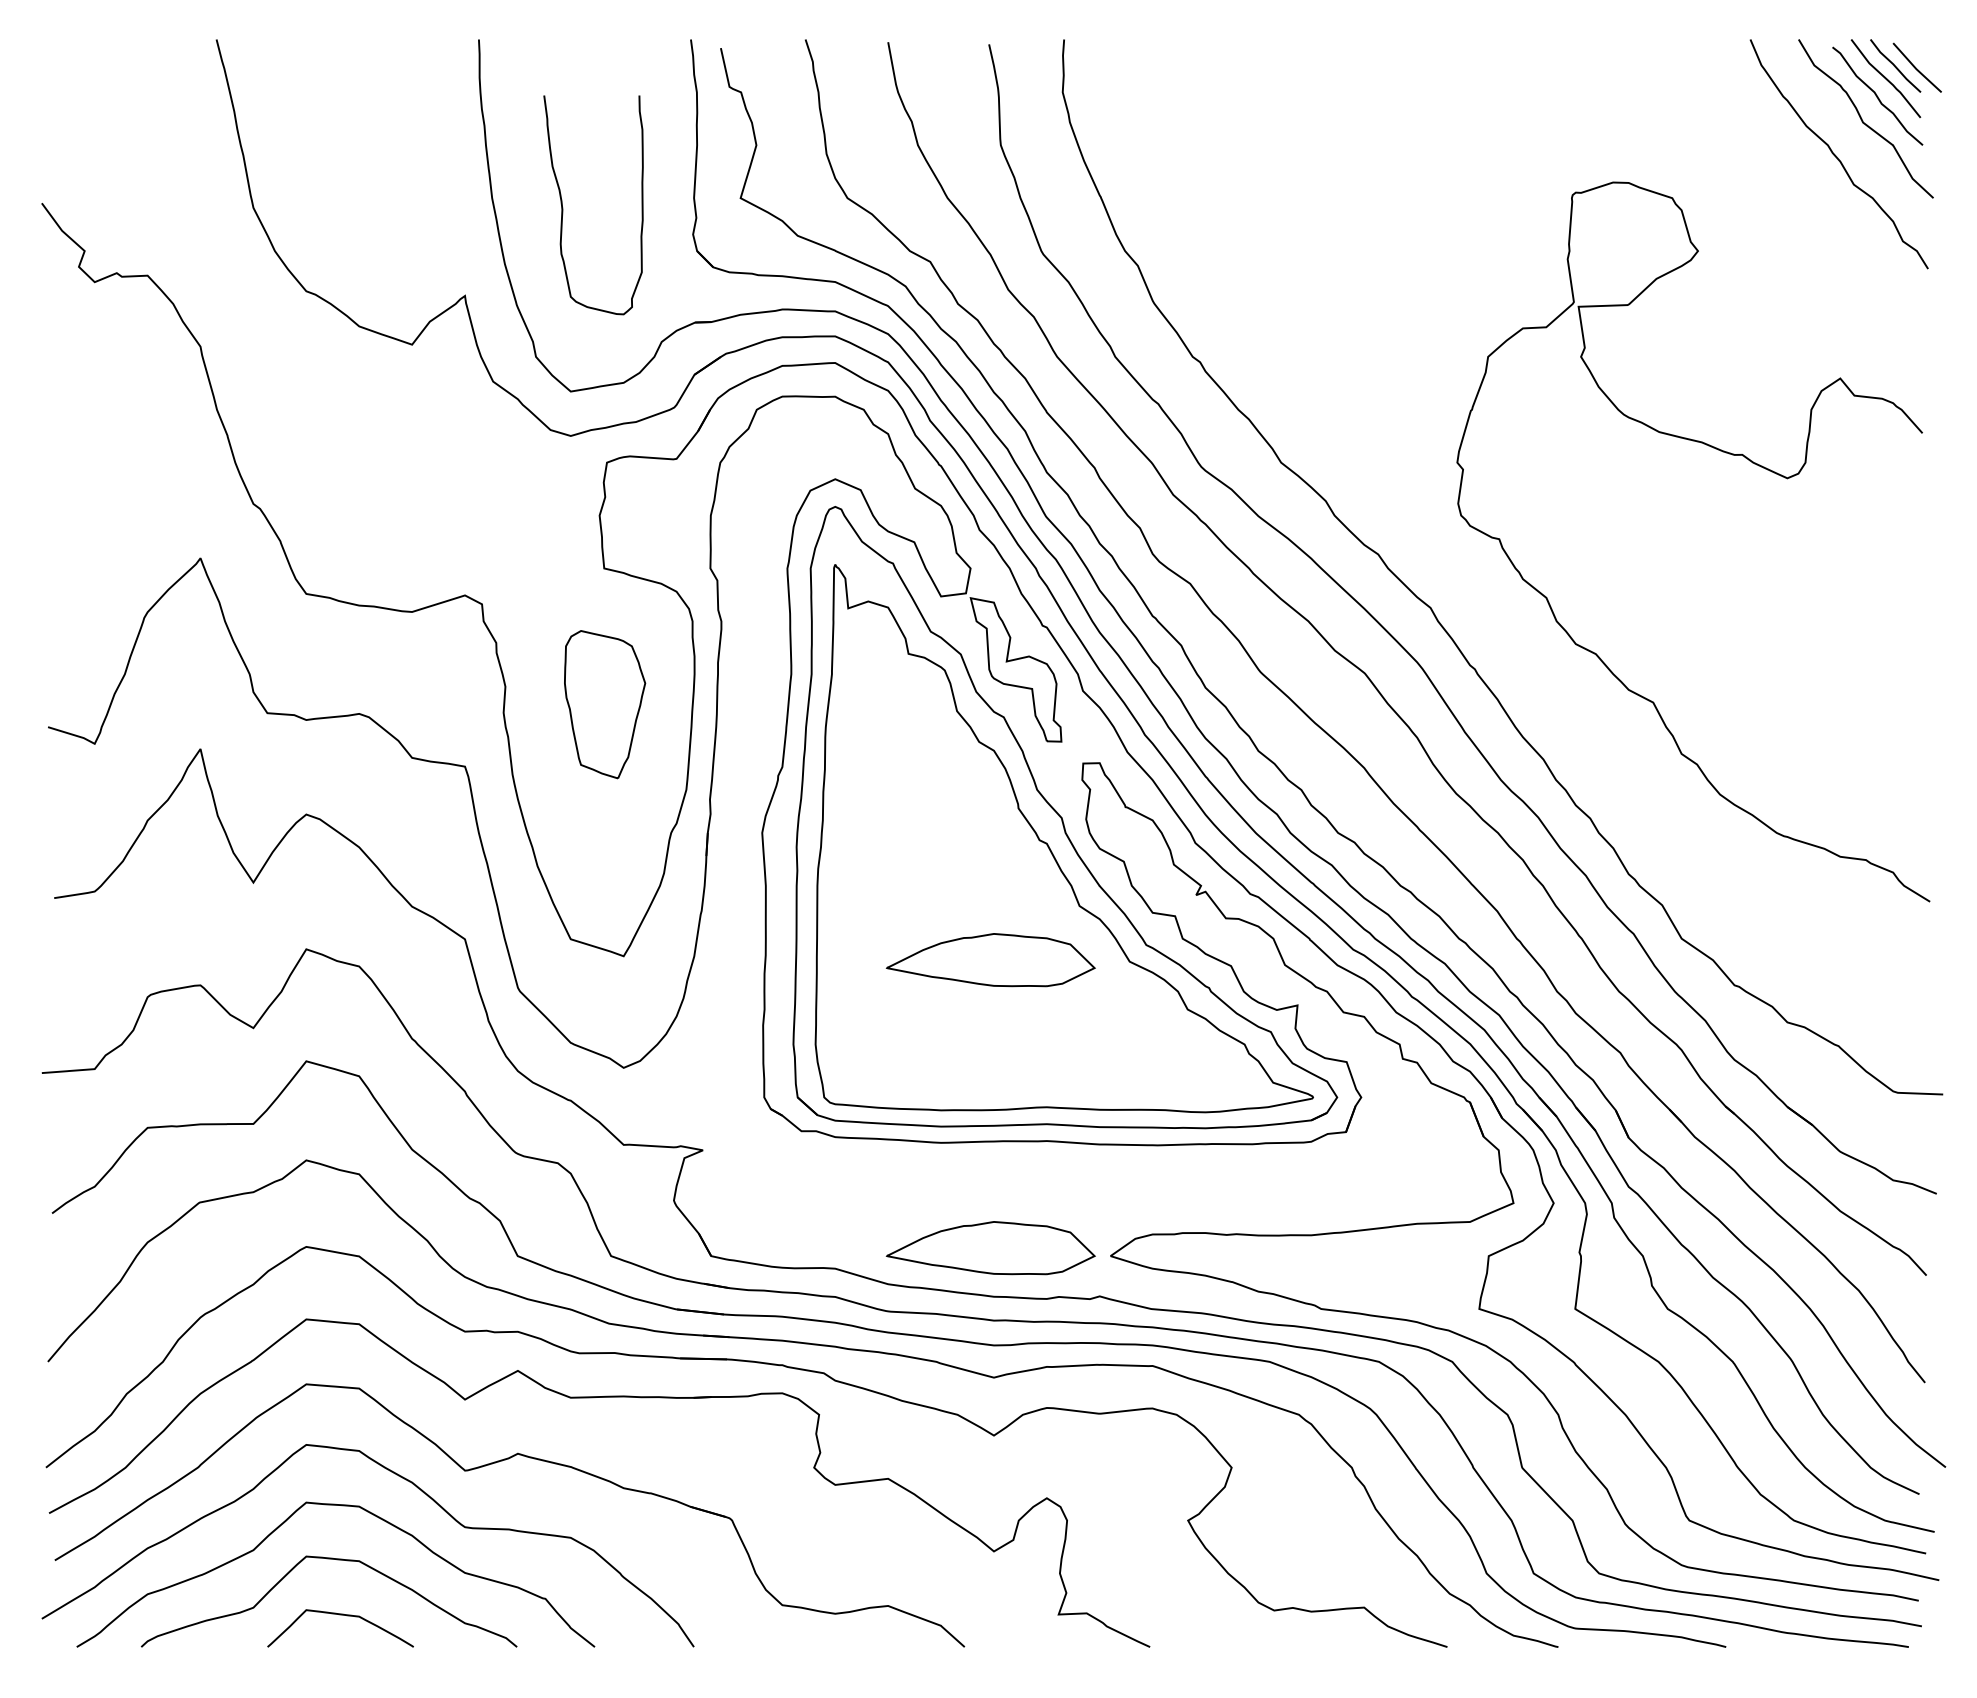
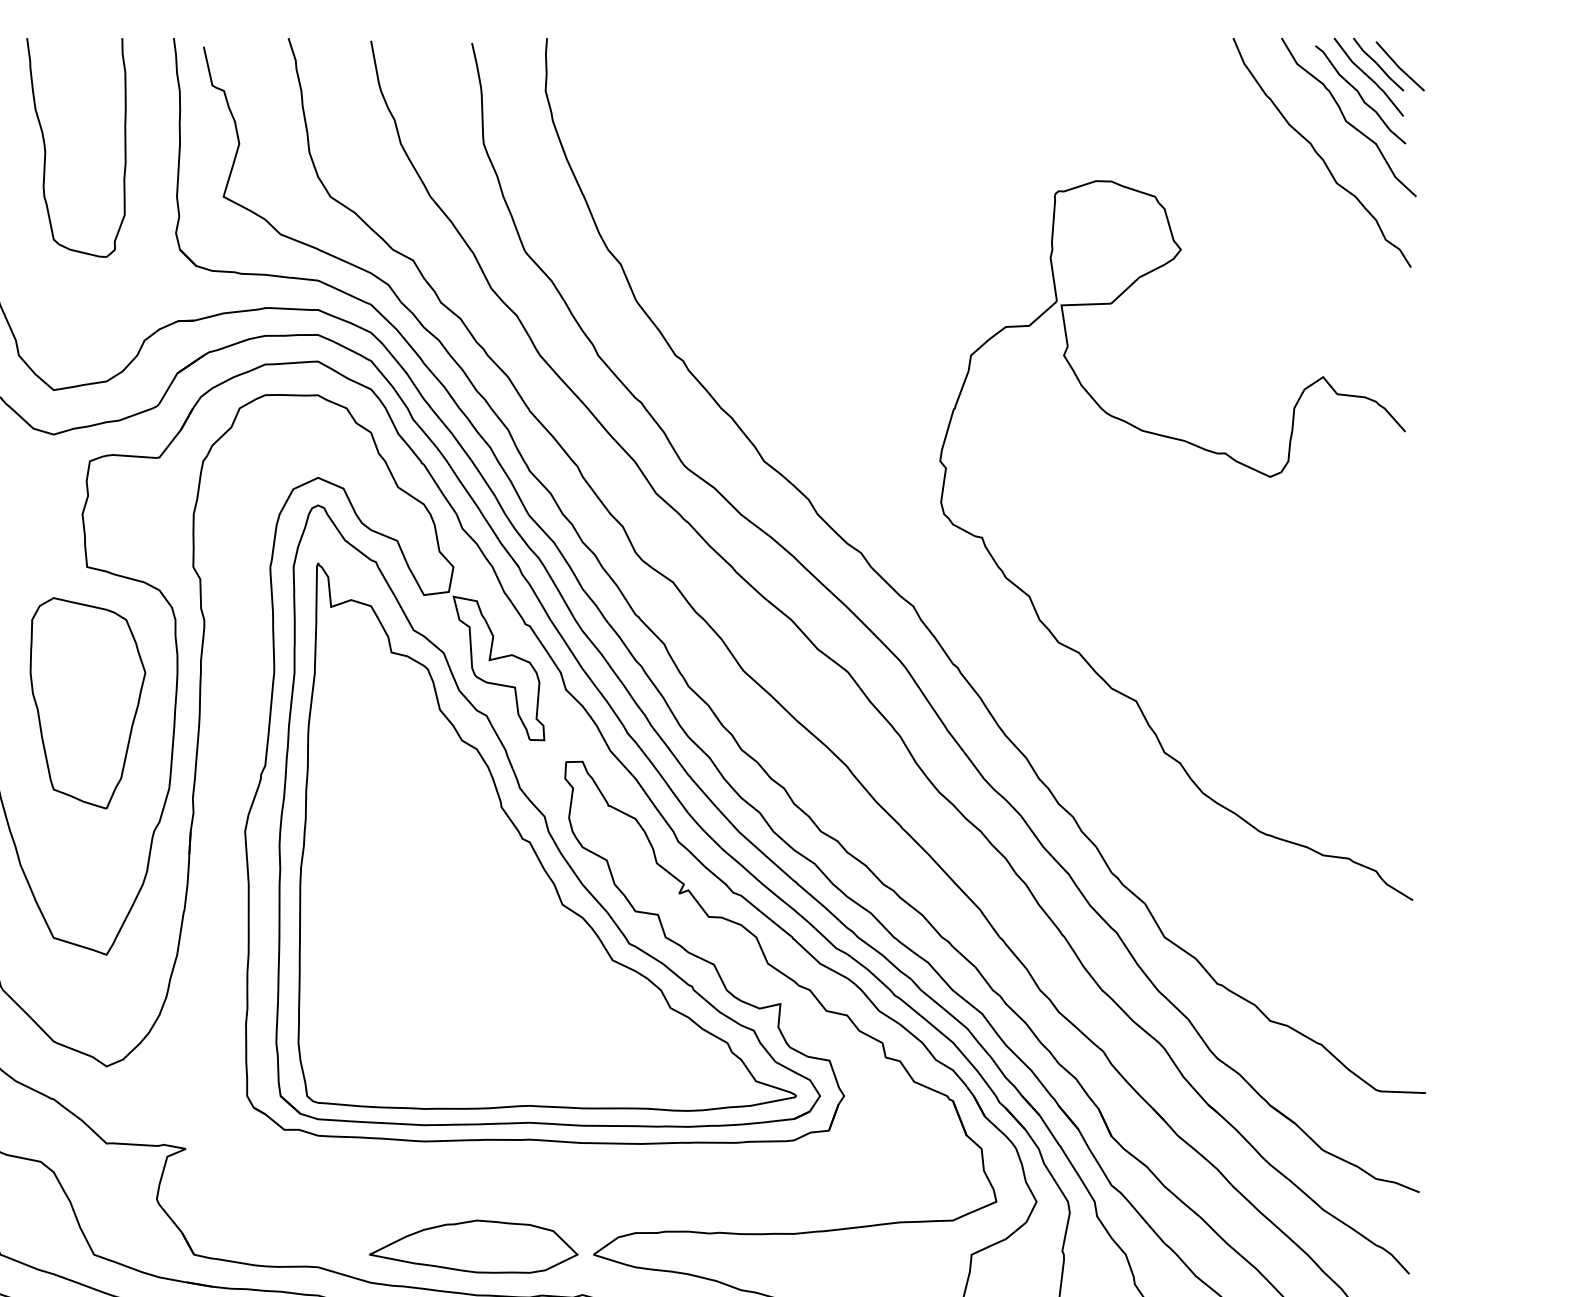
curve: (563, 207) -> (46, 150), moved
part: (604, 704) -> (87, 703), size x1.43
part: (990, 960) -> (473, 959), removed

